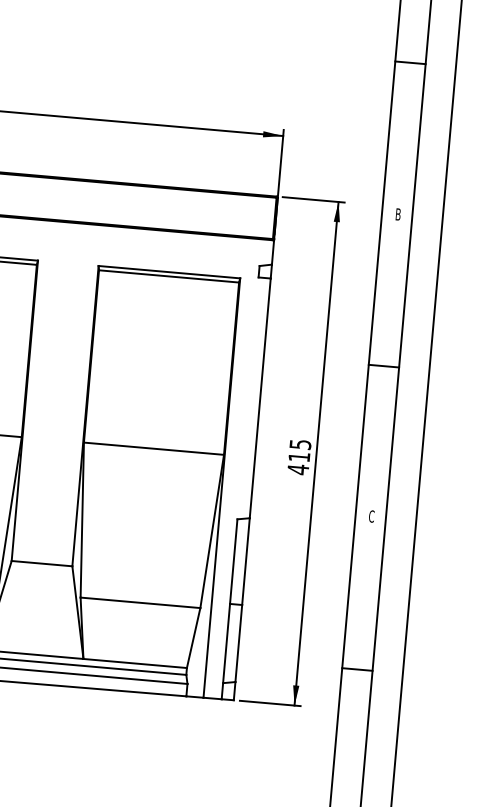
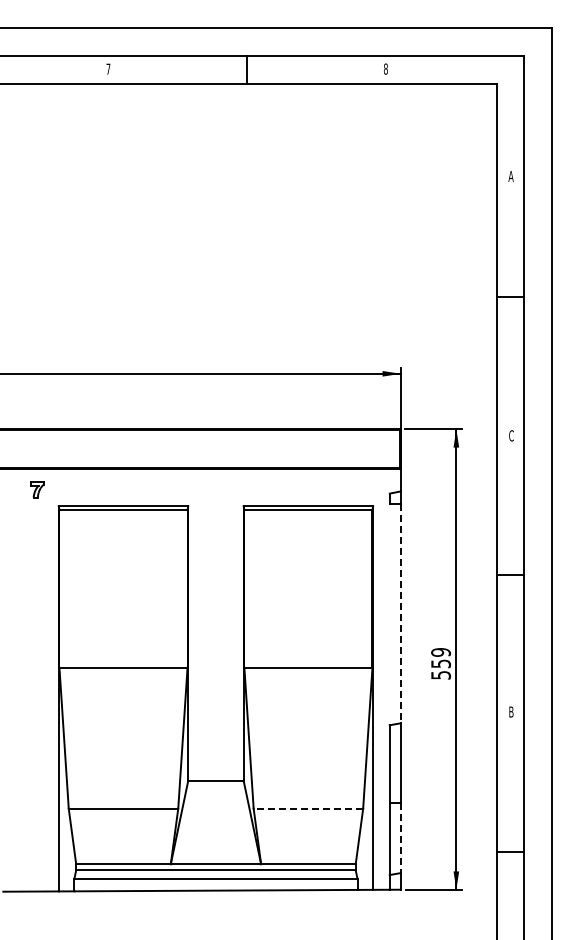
text: (398, 214) -> (511, 435), B -> C
line: (259, 398) -> (400, 613), solid -> dashed
text: (299, 457) -> (441, 664), 415 -> 559
text: (371, 515) -> (511, 711), C -> B
line: (140, 602) -> (308, 808), solid -> dashed
line: (238, 644) -> (400, 838), solid -> dashed

